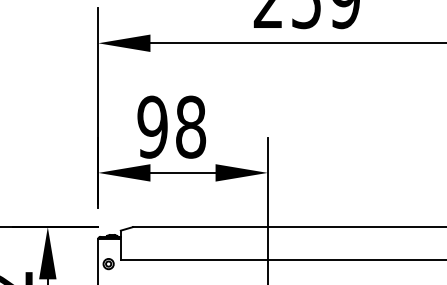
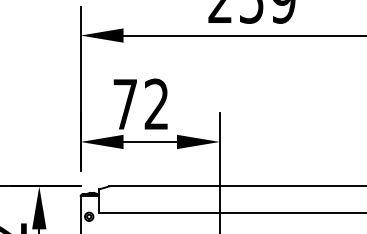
text: (171, 126) -> (140, 103), 98 -> 72

